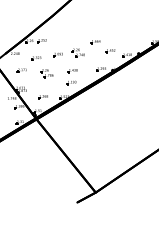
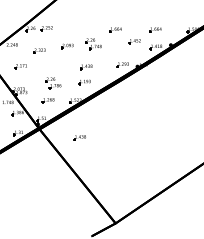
part: (126, 42) -> (155, 30), added
part: (46, 73) -> (52, 83), moved
part: (67, 126) -> (79, 138), added

